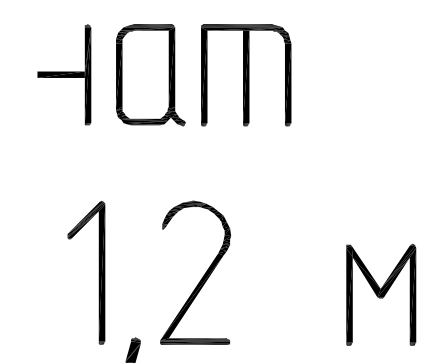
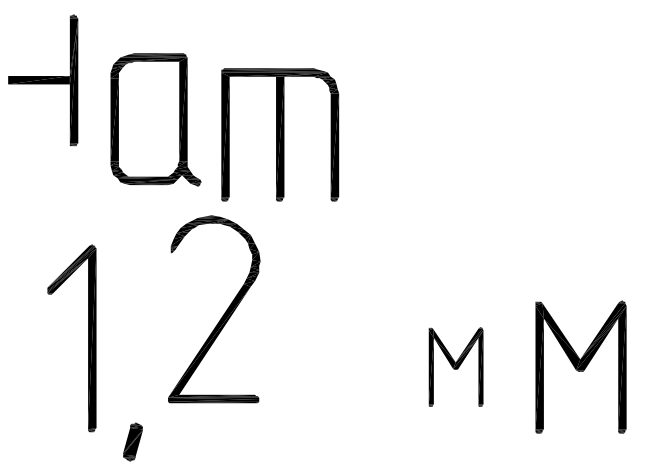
part: (150, 74) -> (155, 119), moved
part: (246, 74) -> (280, 134), moved
part: (201, 277) -> (222, 315), moved
part: (380, 294) -> (455, 366), size x0.6

